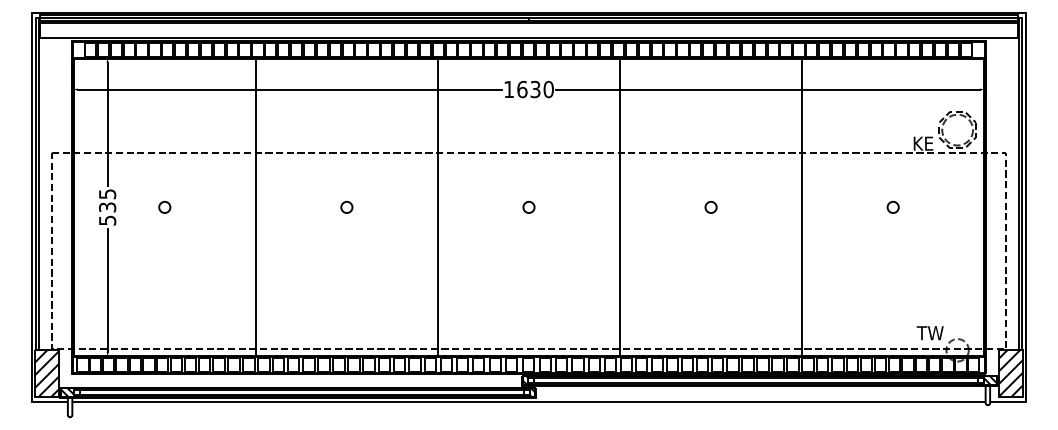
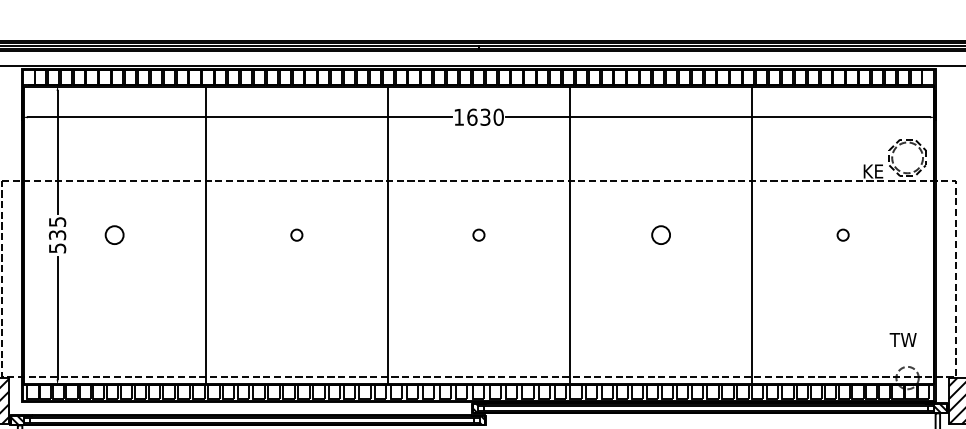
circle: (164, 207) -> (114, 235), size x1.6
circle: (710, 207) -> (660, 235), size x1.6
text: (929, 333) -> (902, 340), moved

